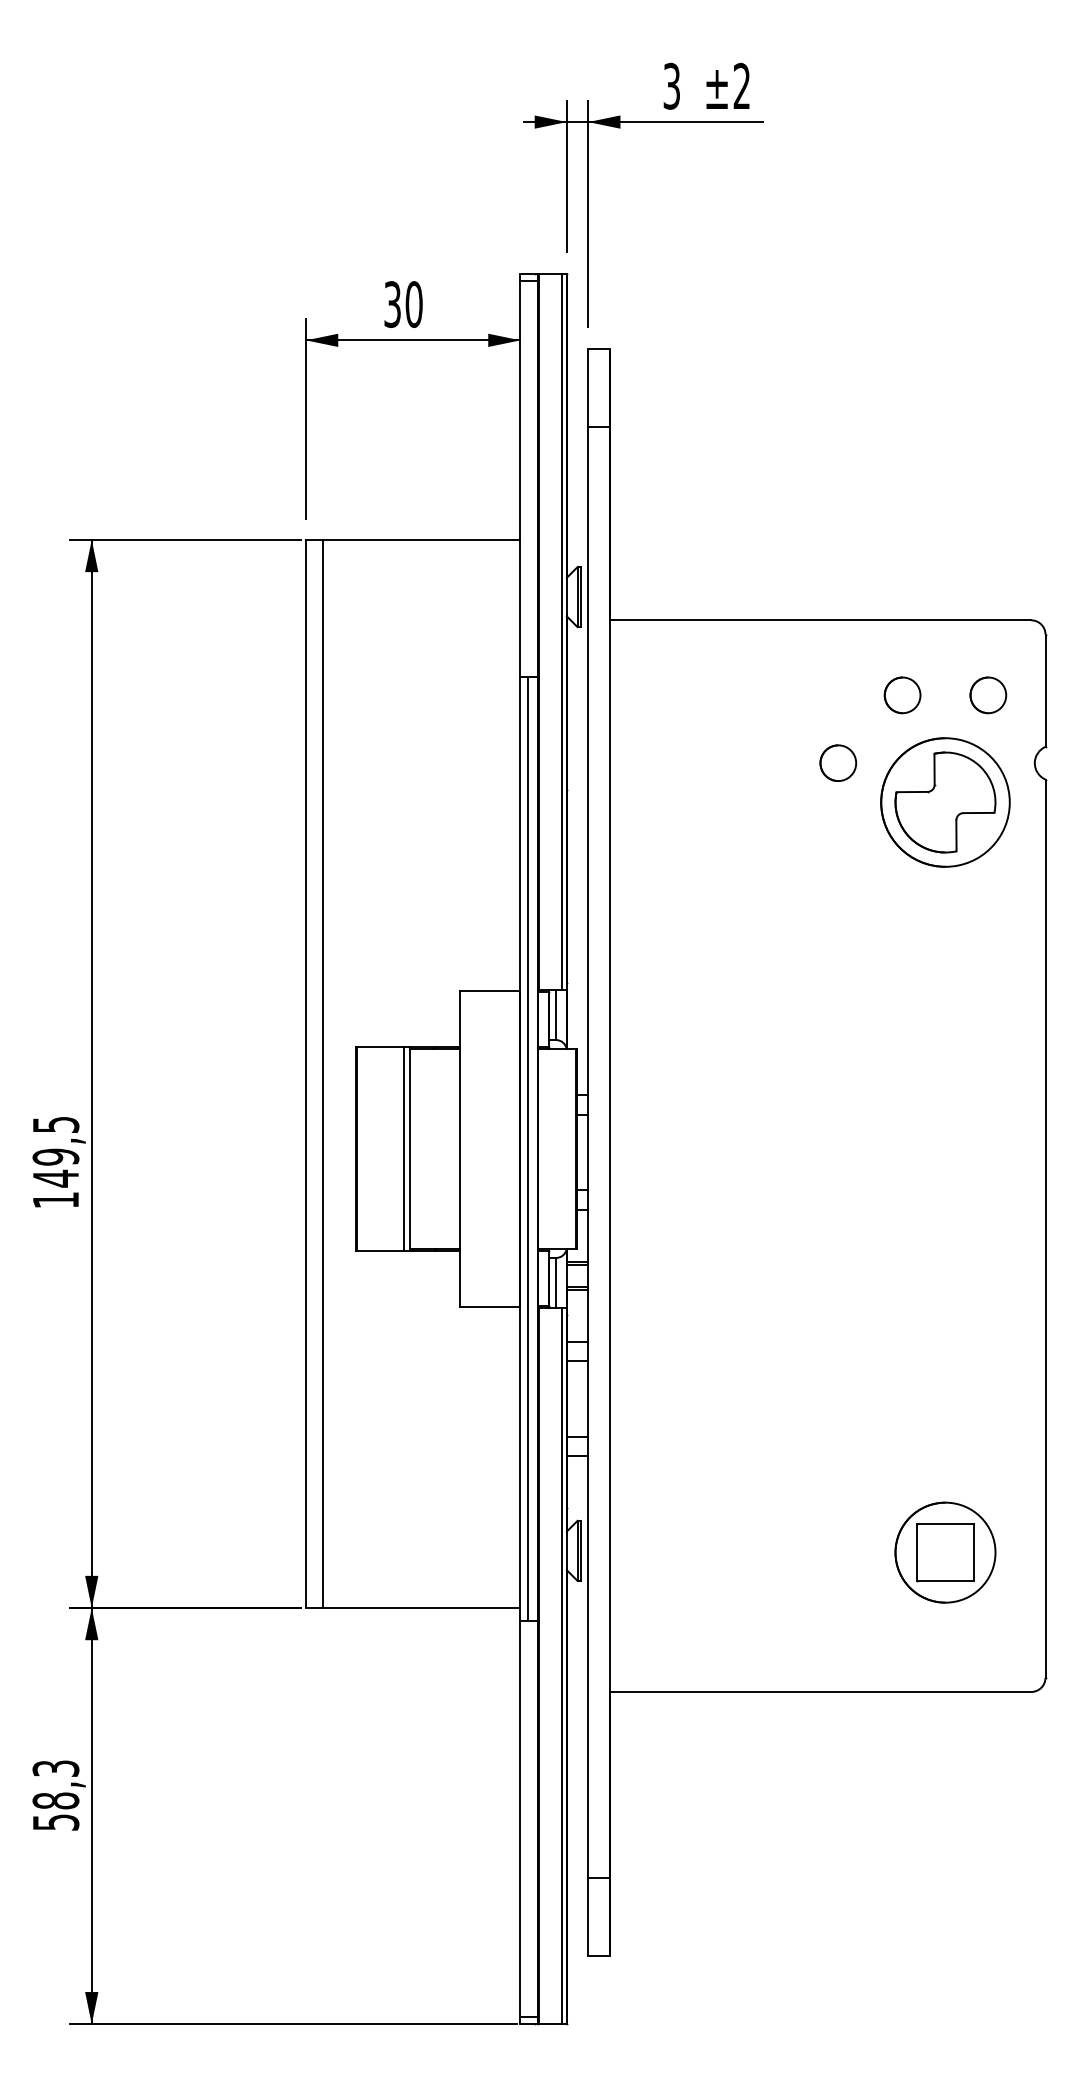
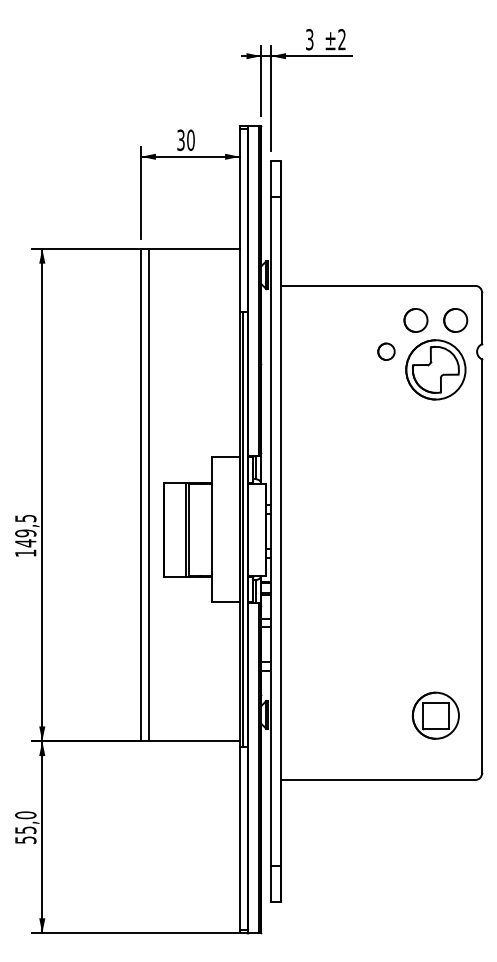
circle: (903, 695) -> (416, 320), size x1.4
circle: (987, 695) -> (455, 320), size x1.4
text: (55, 1784) -> (25, 822), 58,3 -> 55,0

